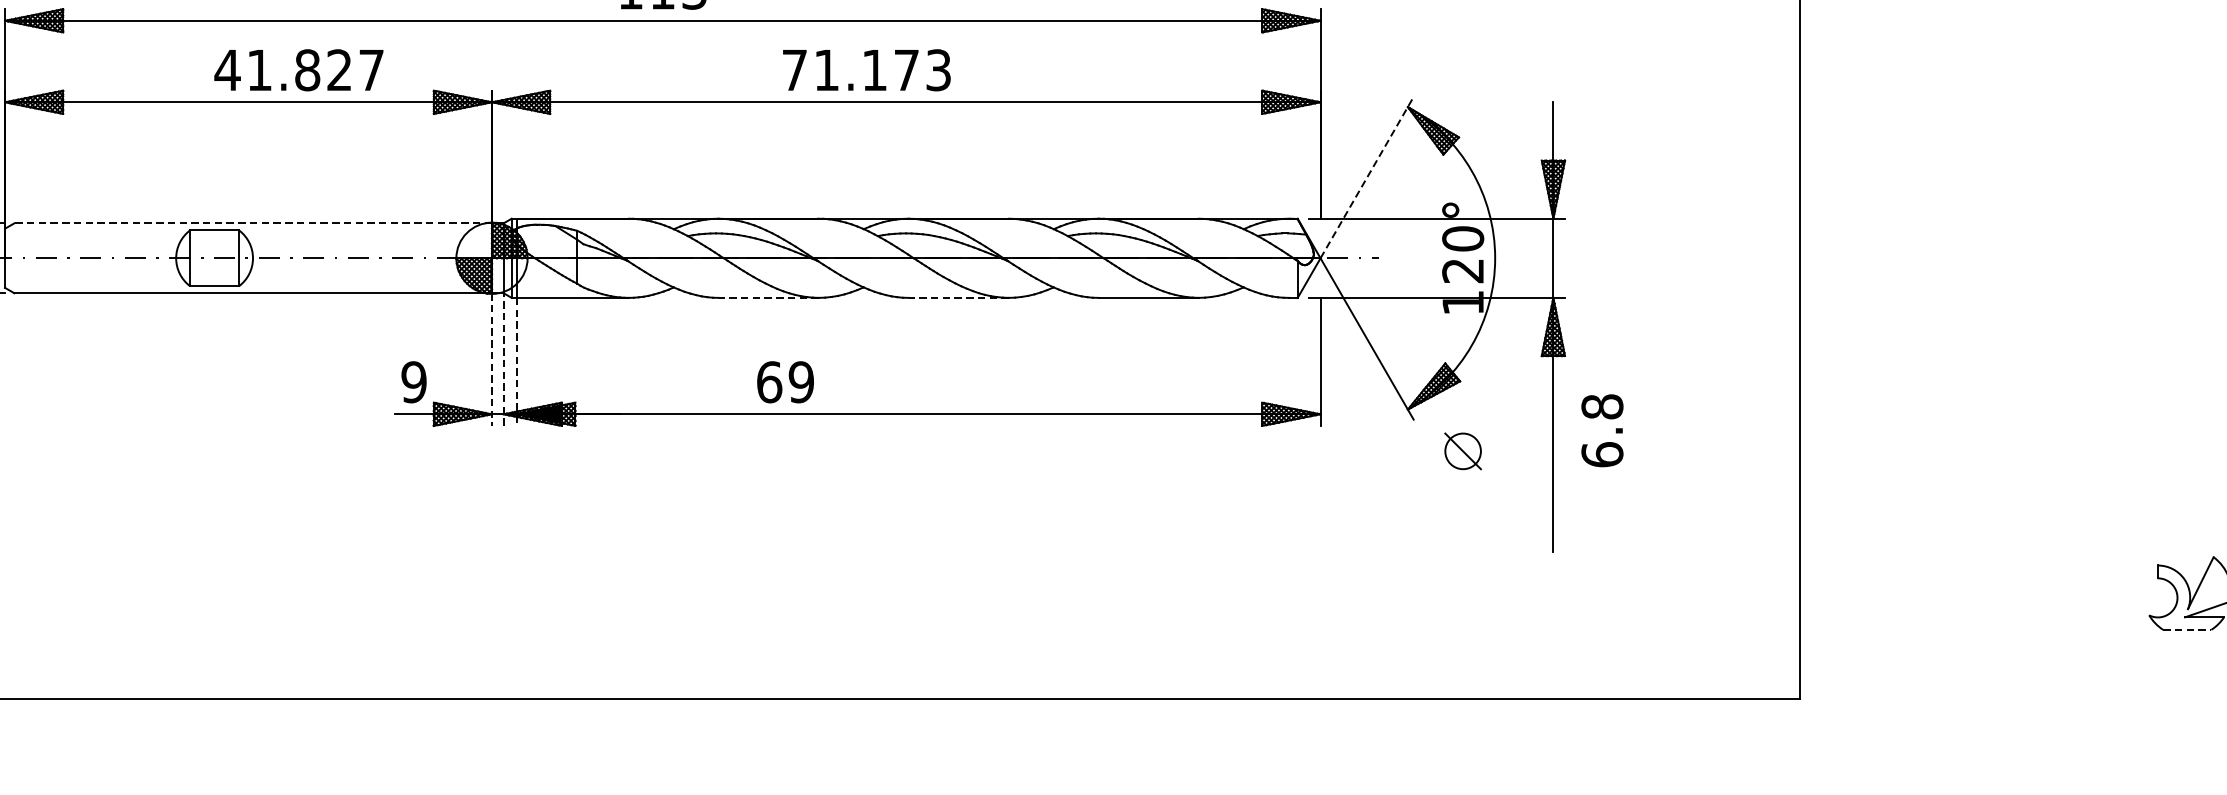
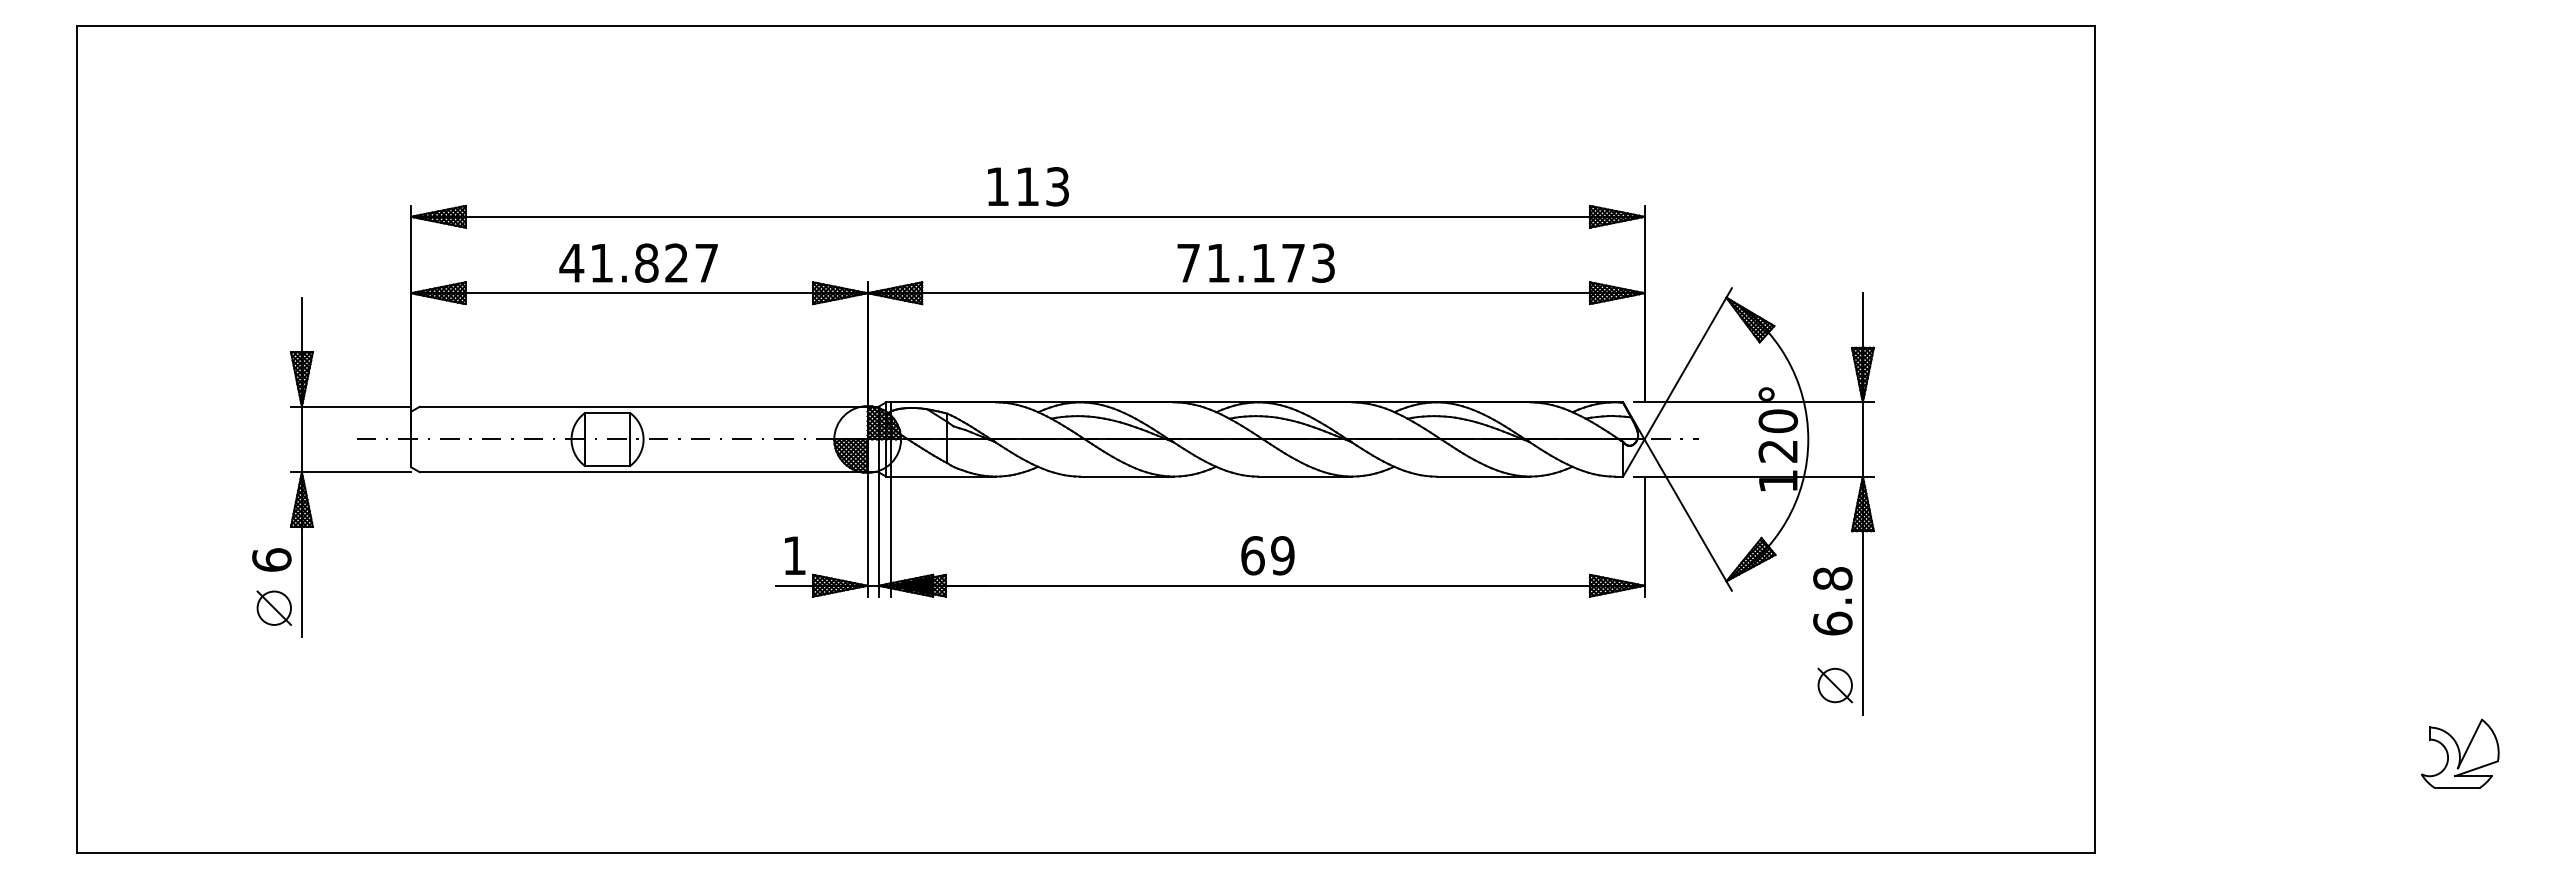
text: (298, 69) -> (638, 262), moved
text: (866, 69) -> (1255, 262), moved
line: (1367, 177) -> (1688, 363), dashed -> solid
line: (252, 223) -> (643, 406), dashed -> solid
line: (769, 297) -> (1127, 476), dashed -> solid
line: (958, 297) -> (1305, 476), dashed -> solid
line: (503, 358) -> (878, 533), dashed -> solid
line: (491, 359) -> (867, 534), dashed -> solid
line: (517, 362) -> (891, 537), dashed -> solid
text: (413, 382) -> (794, 555), 9 -> 1
text: (785, 382) -> (1267, 555), moved
text: (1602, 431) -> (1832, 601), moved
part: (1462, 451) -> (1834, 685), moved
line: (2187, 629) -> (2457, 787), dashed -> solid

